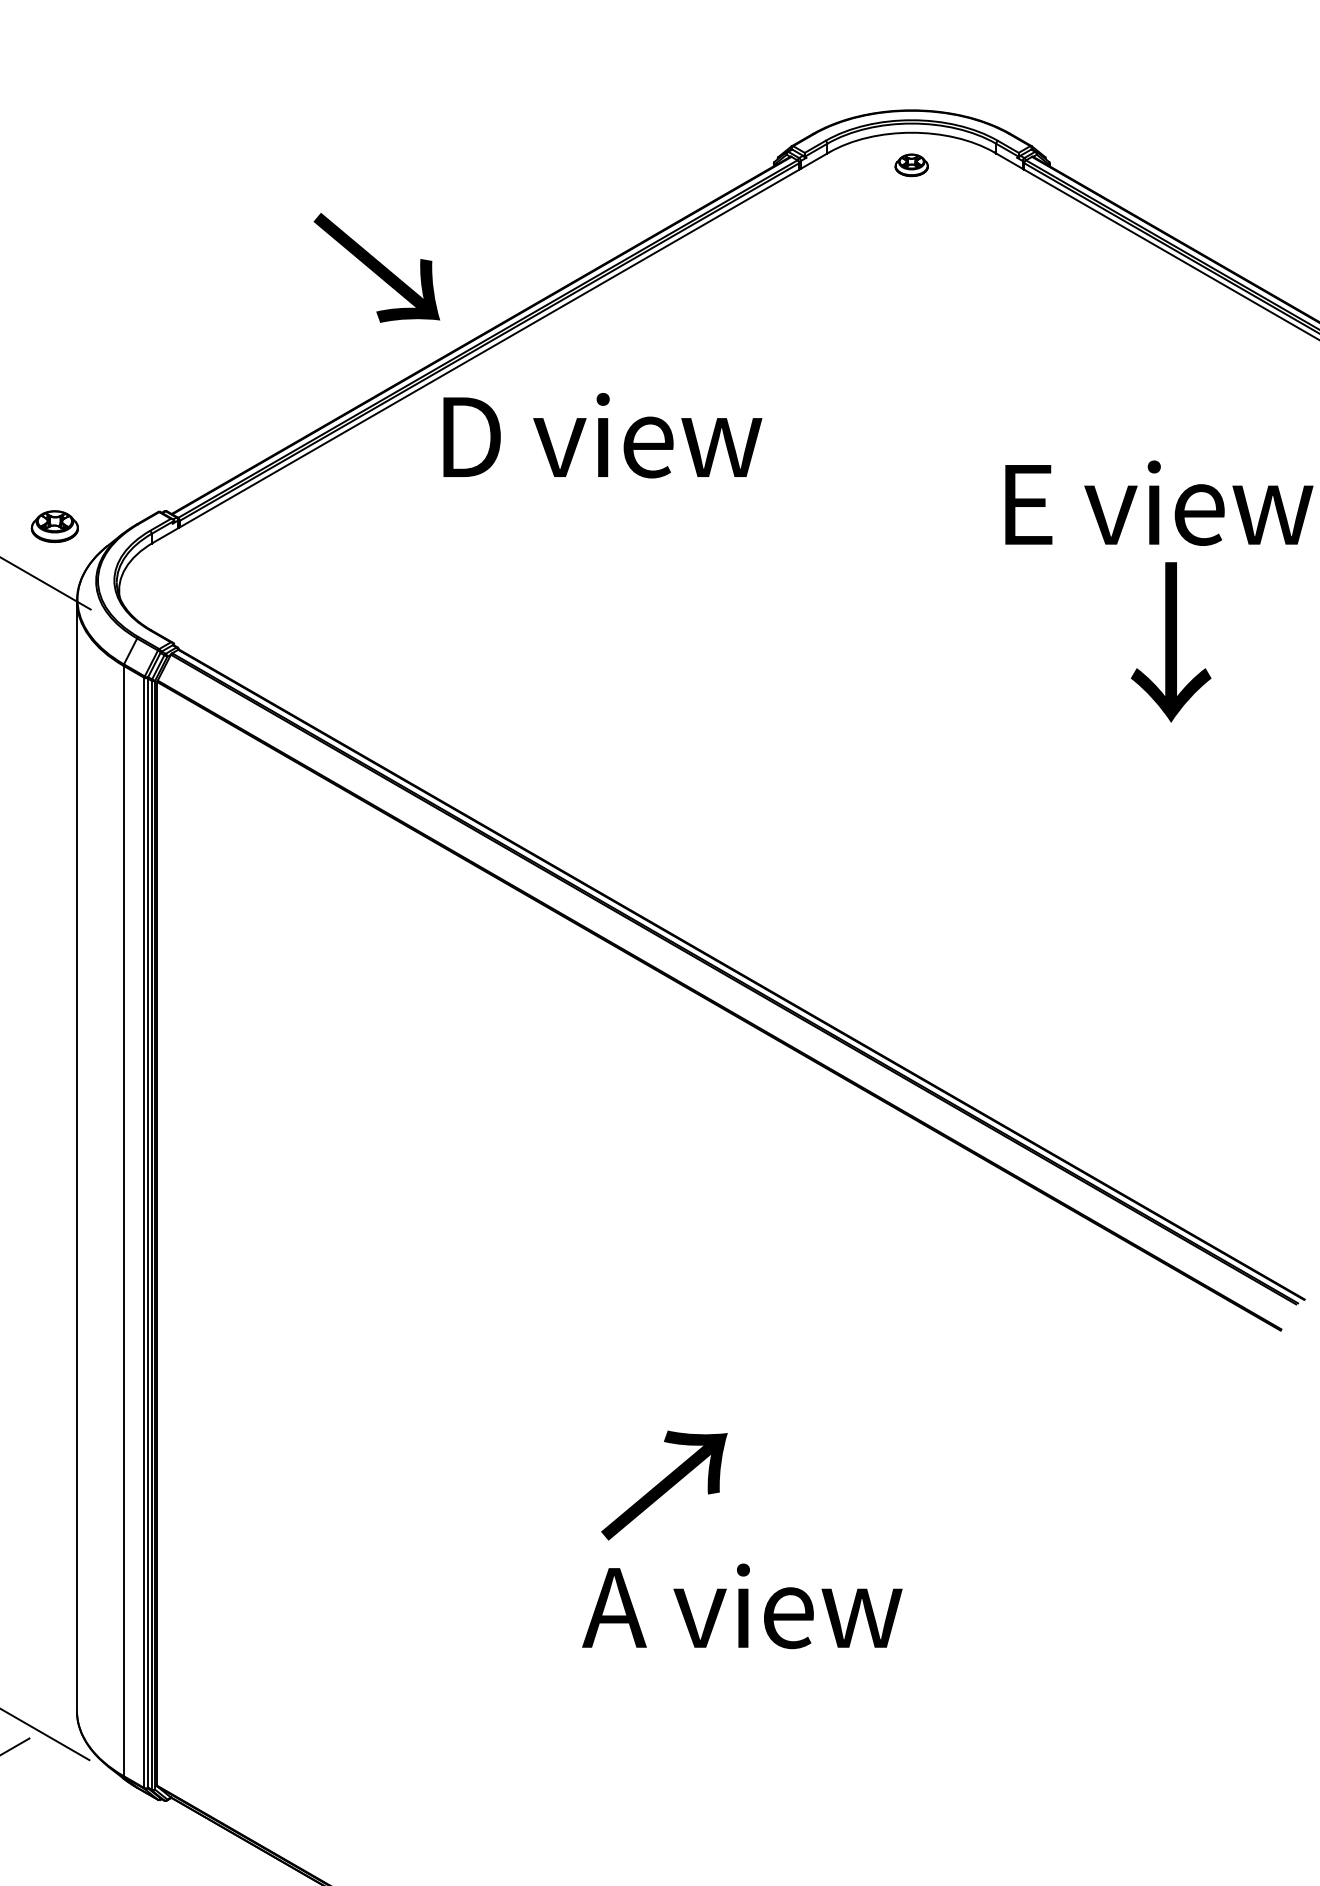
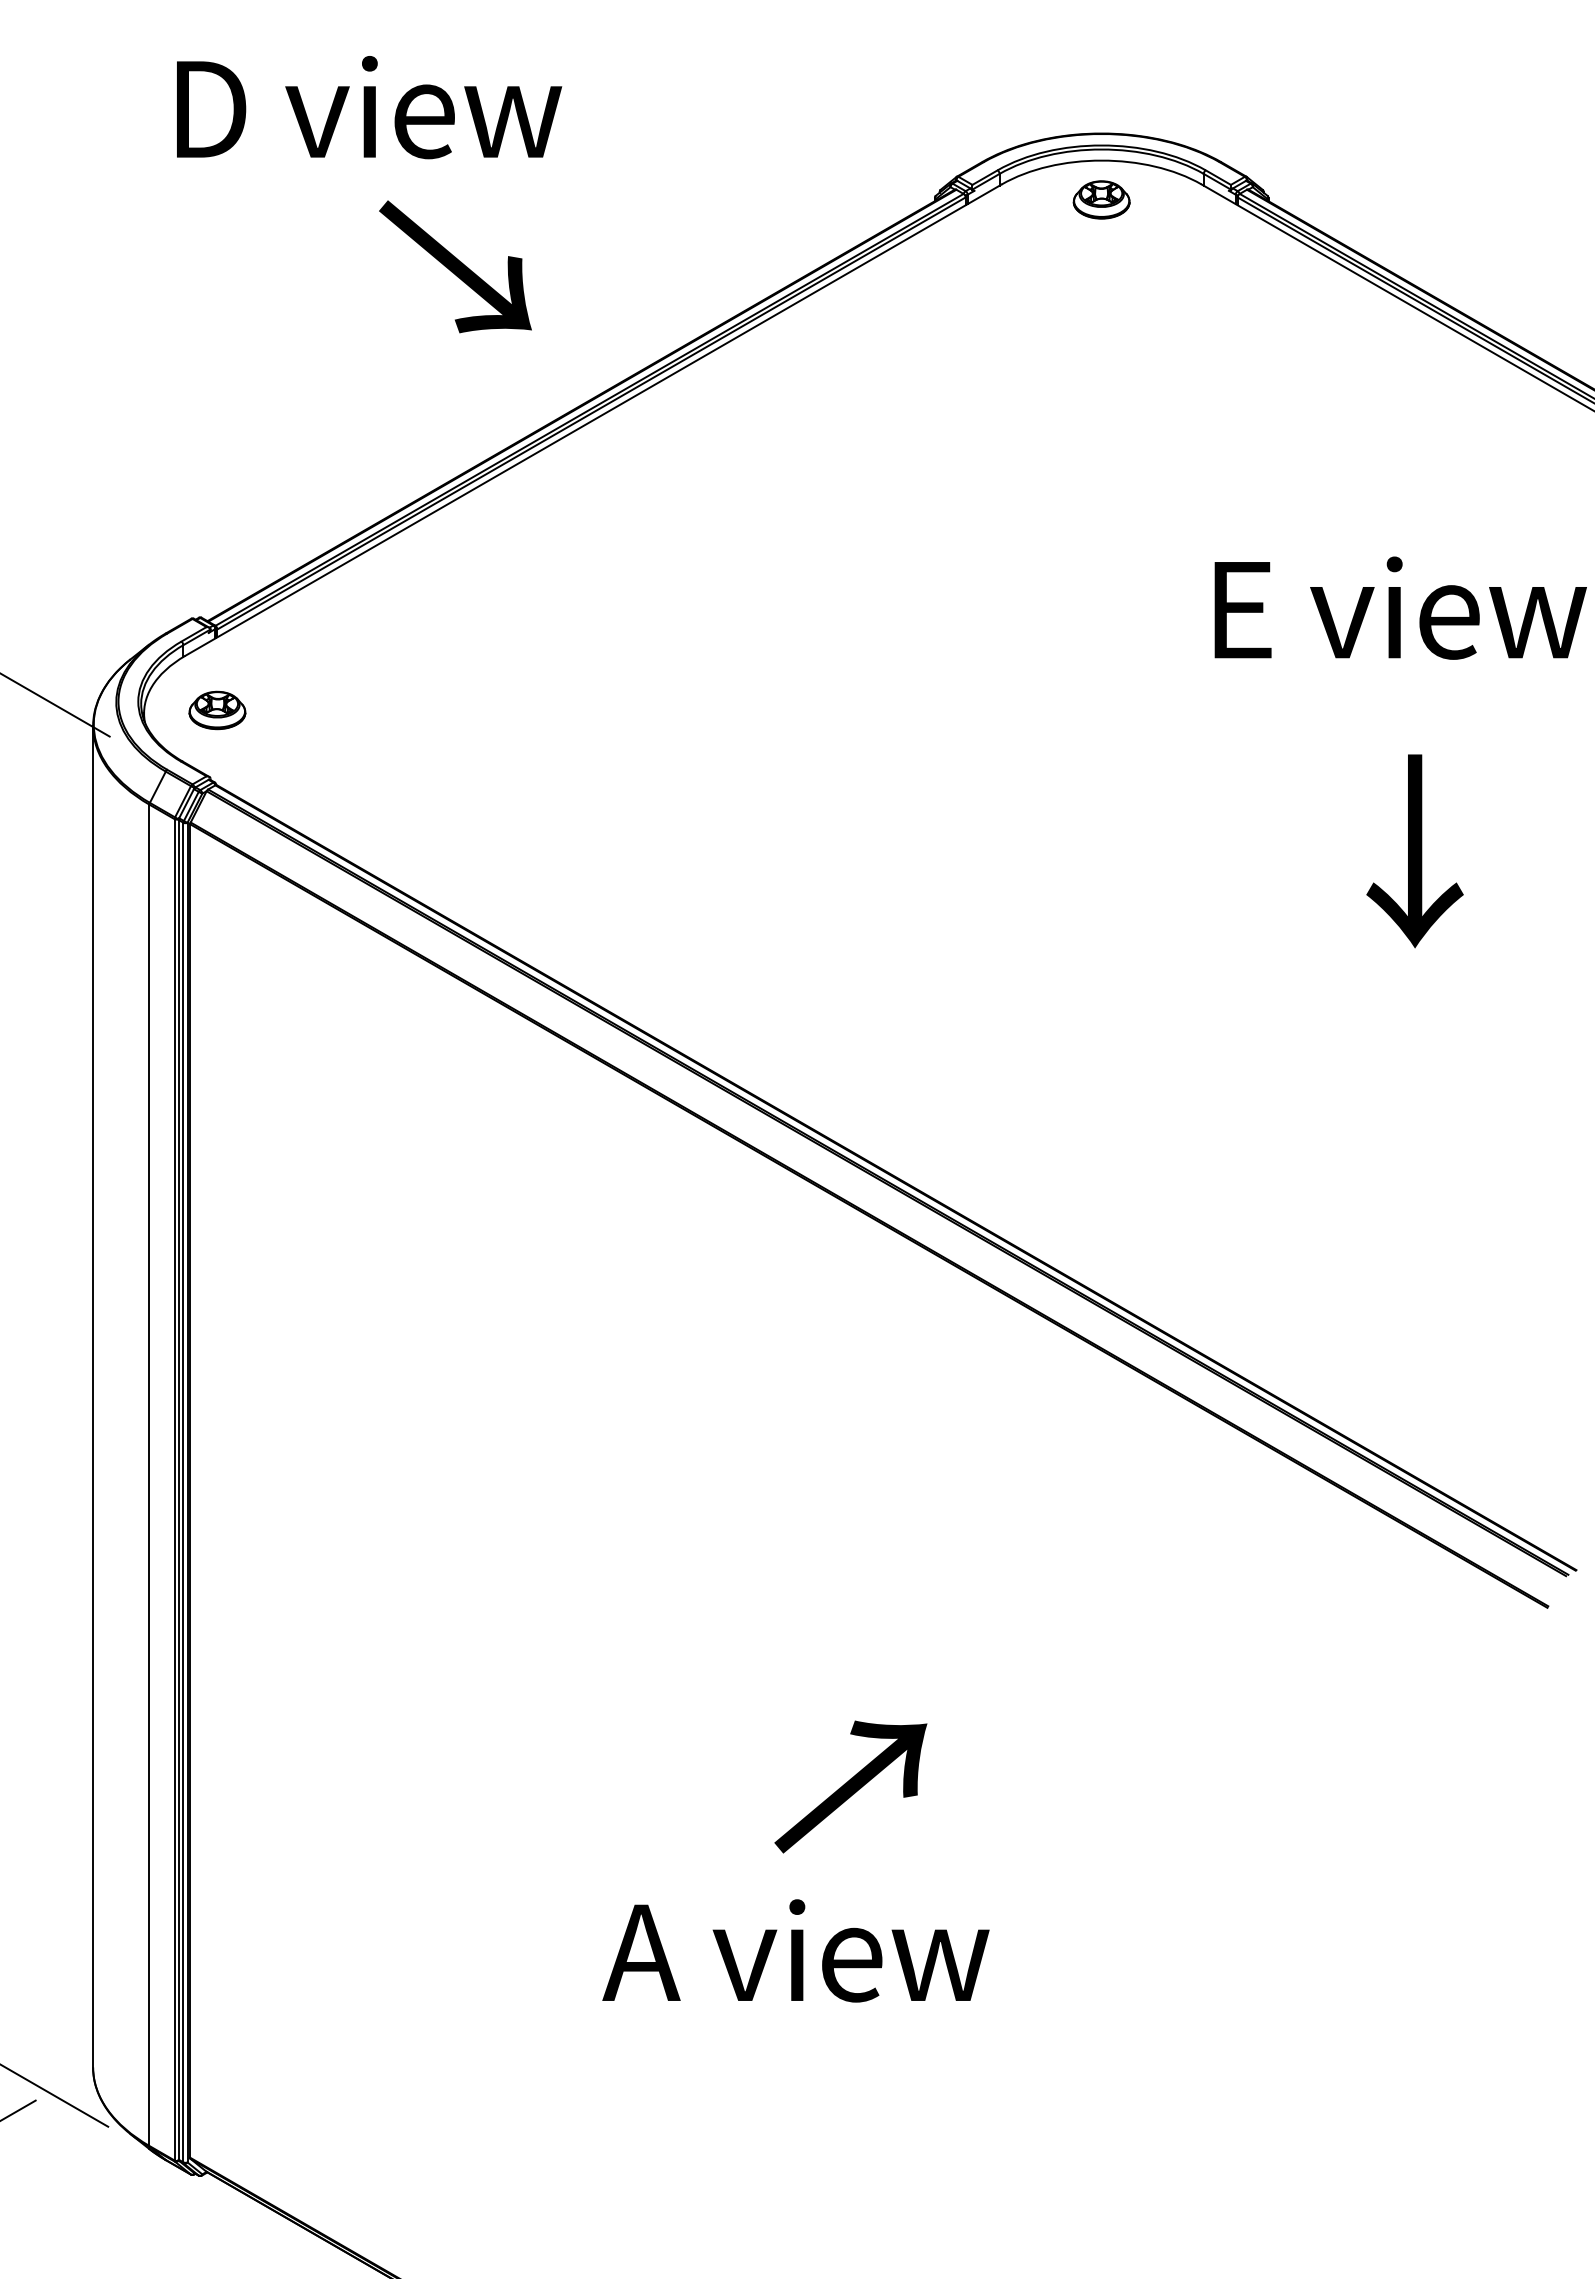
part: (911, 164) -> (1101, 199), size x1.43
text: (376, 267) -> (455, 266), moved
text: (602, 435) -> (369, 107), moved
part: (54, 526) -> (217, 710), moved
text: (1170, 642) -> (1414, 851), moved
text: (664, 1485) -> (850, 1786), moved
text: (741, 1605) -> (795, 1950), moved

